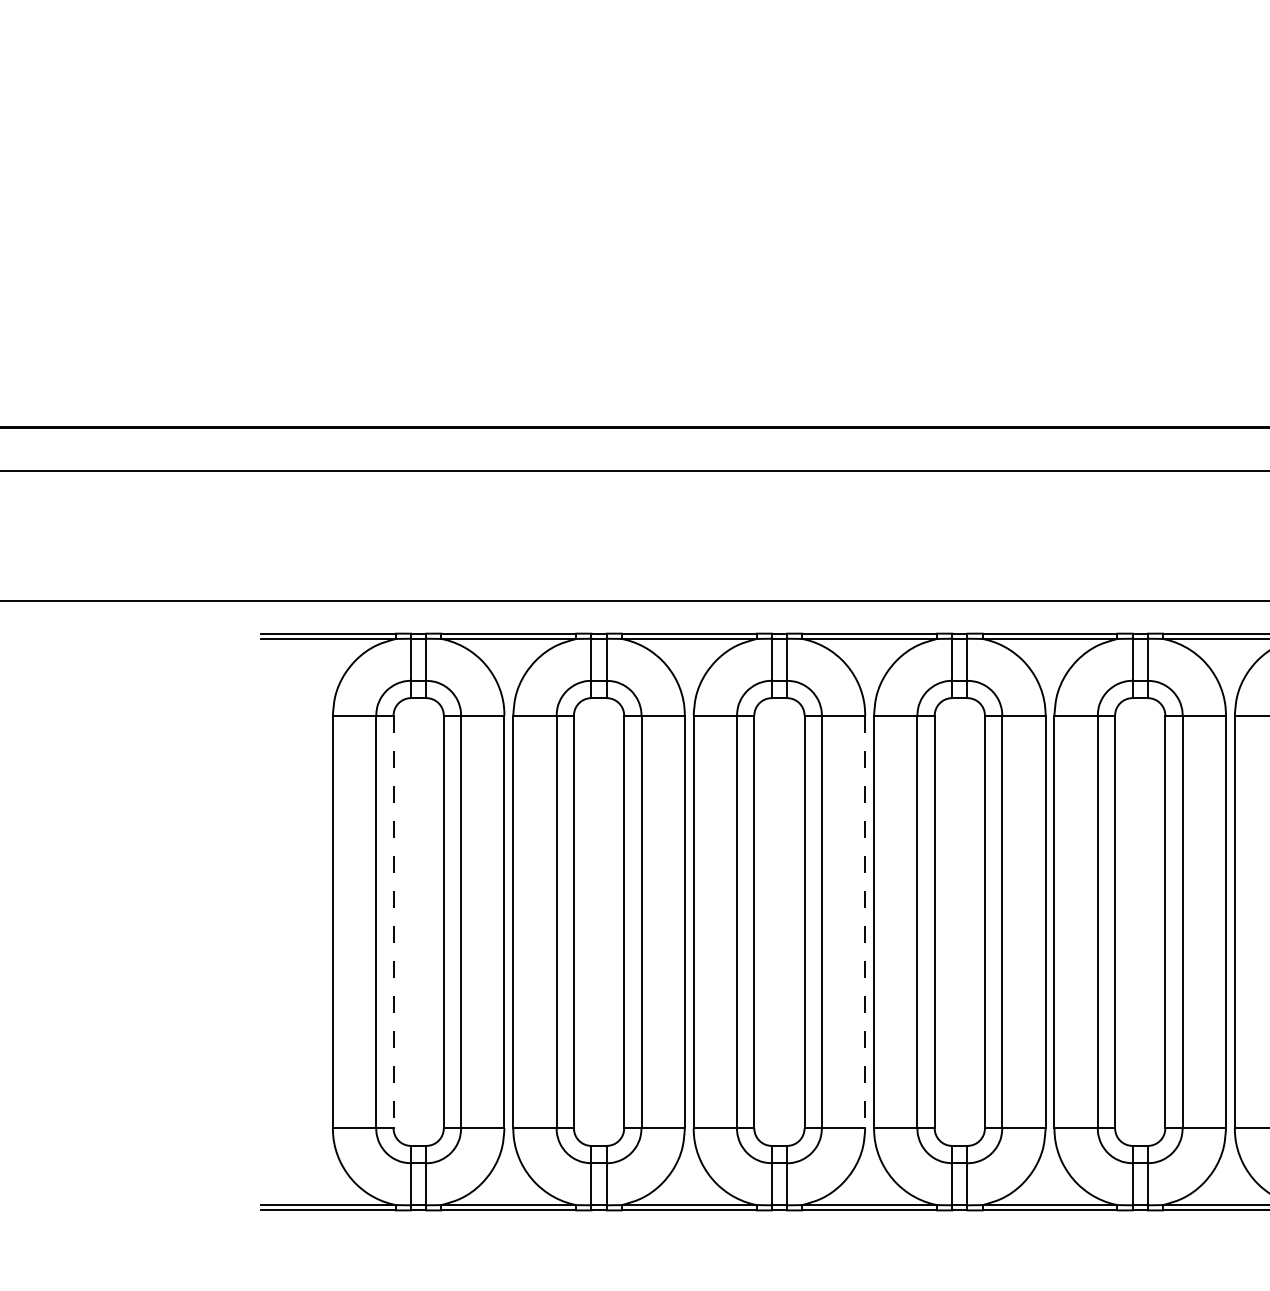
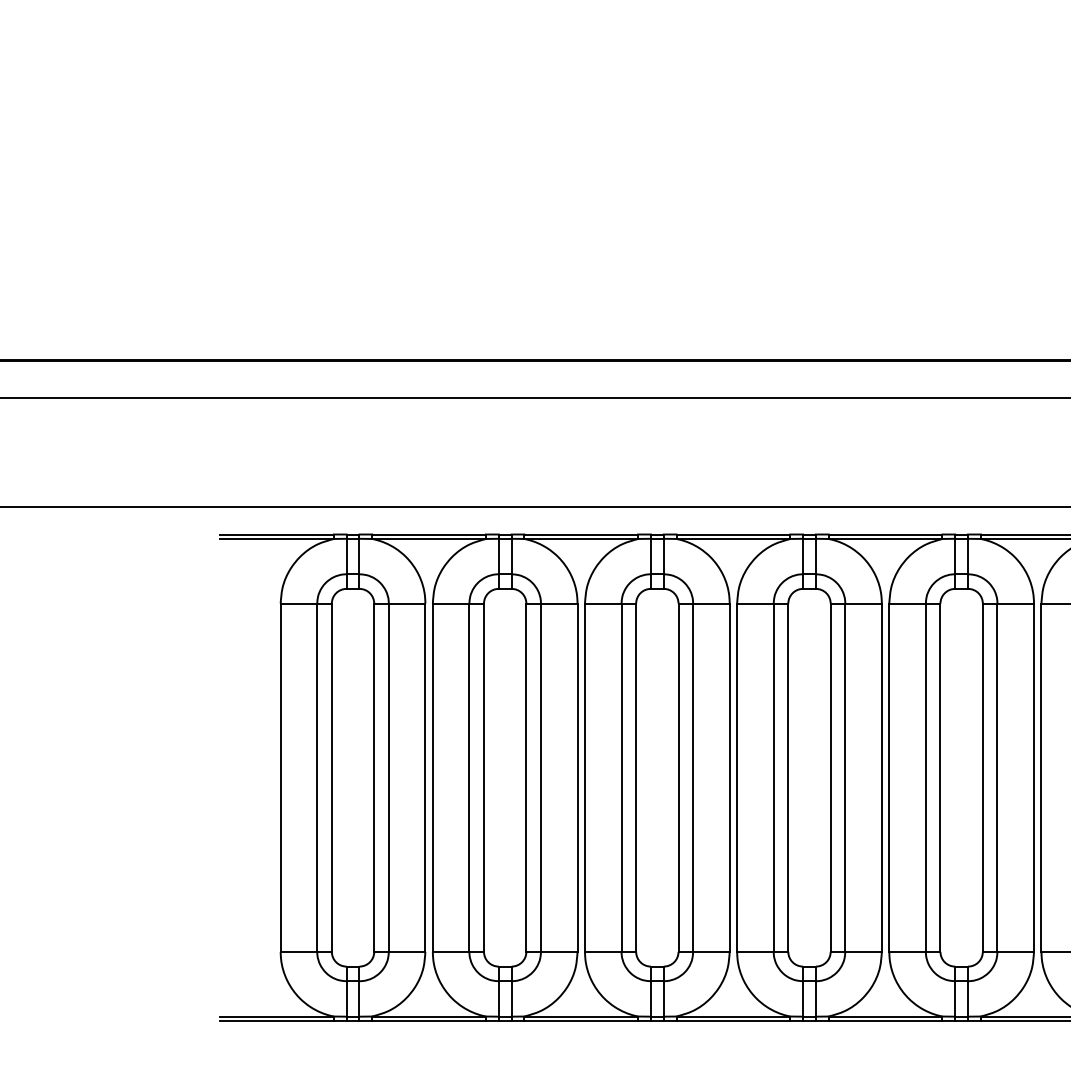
line: (393, 922) -> (331, 778), dashed -> solid
line: (865, 922) -> (729, 778), dashed -> solid

